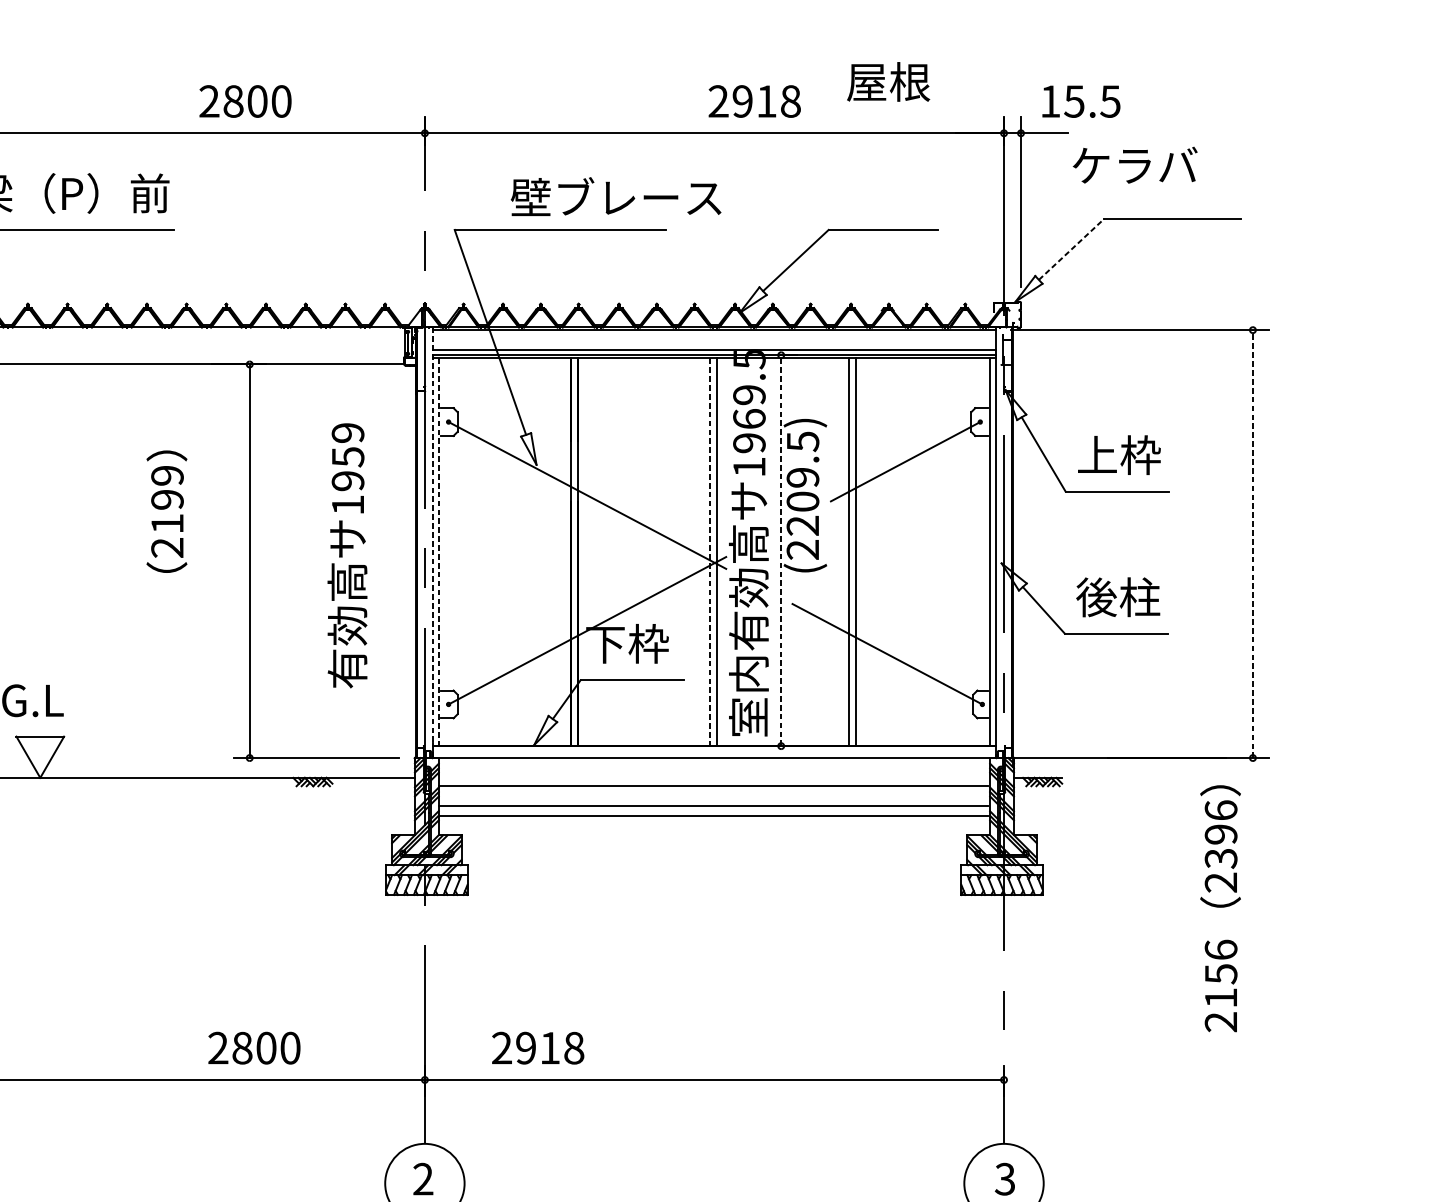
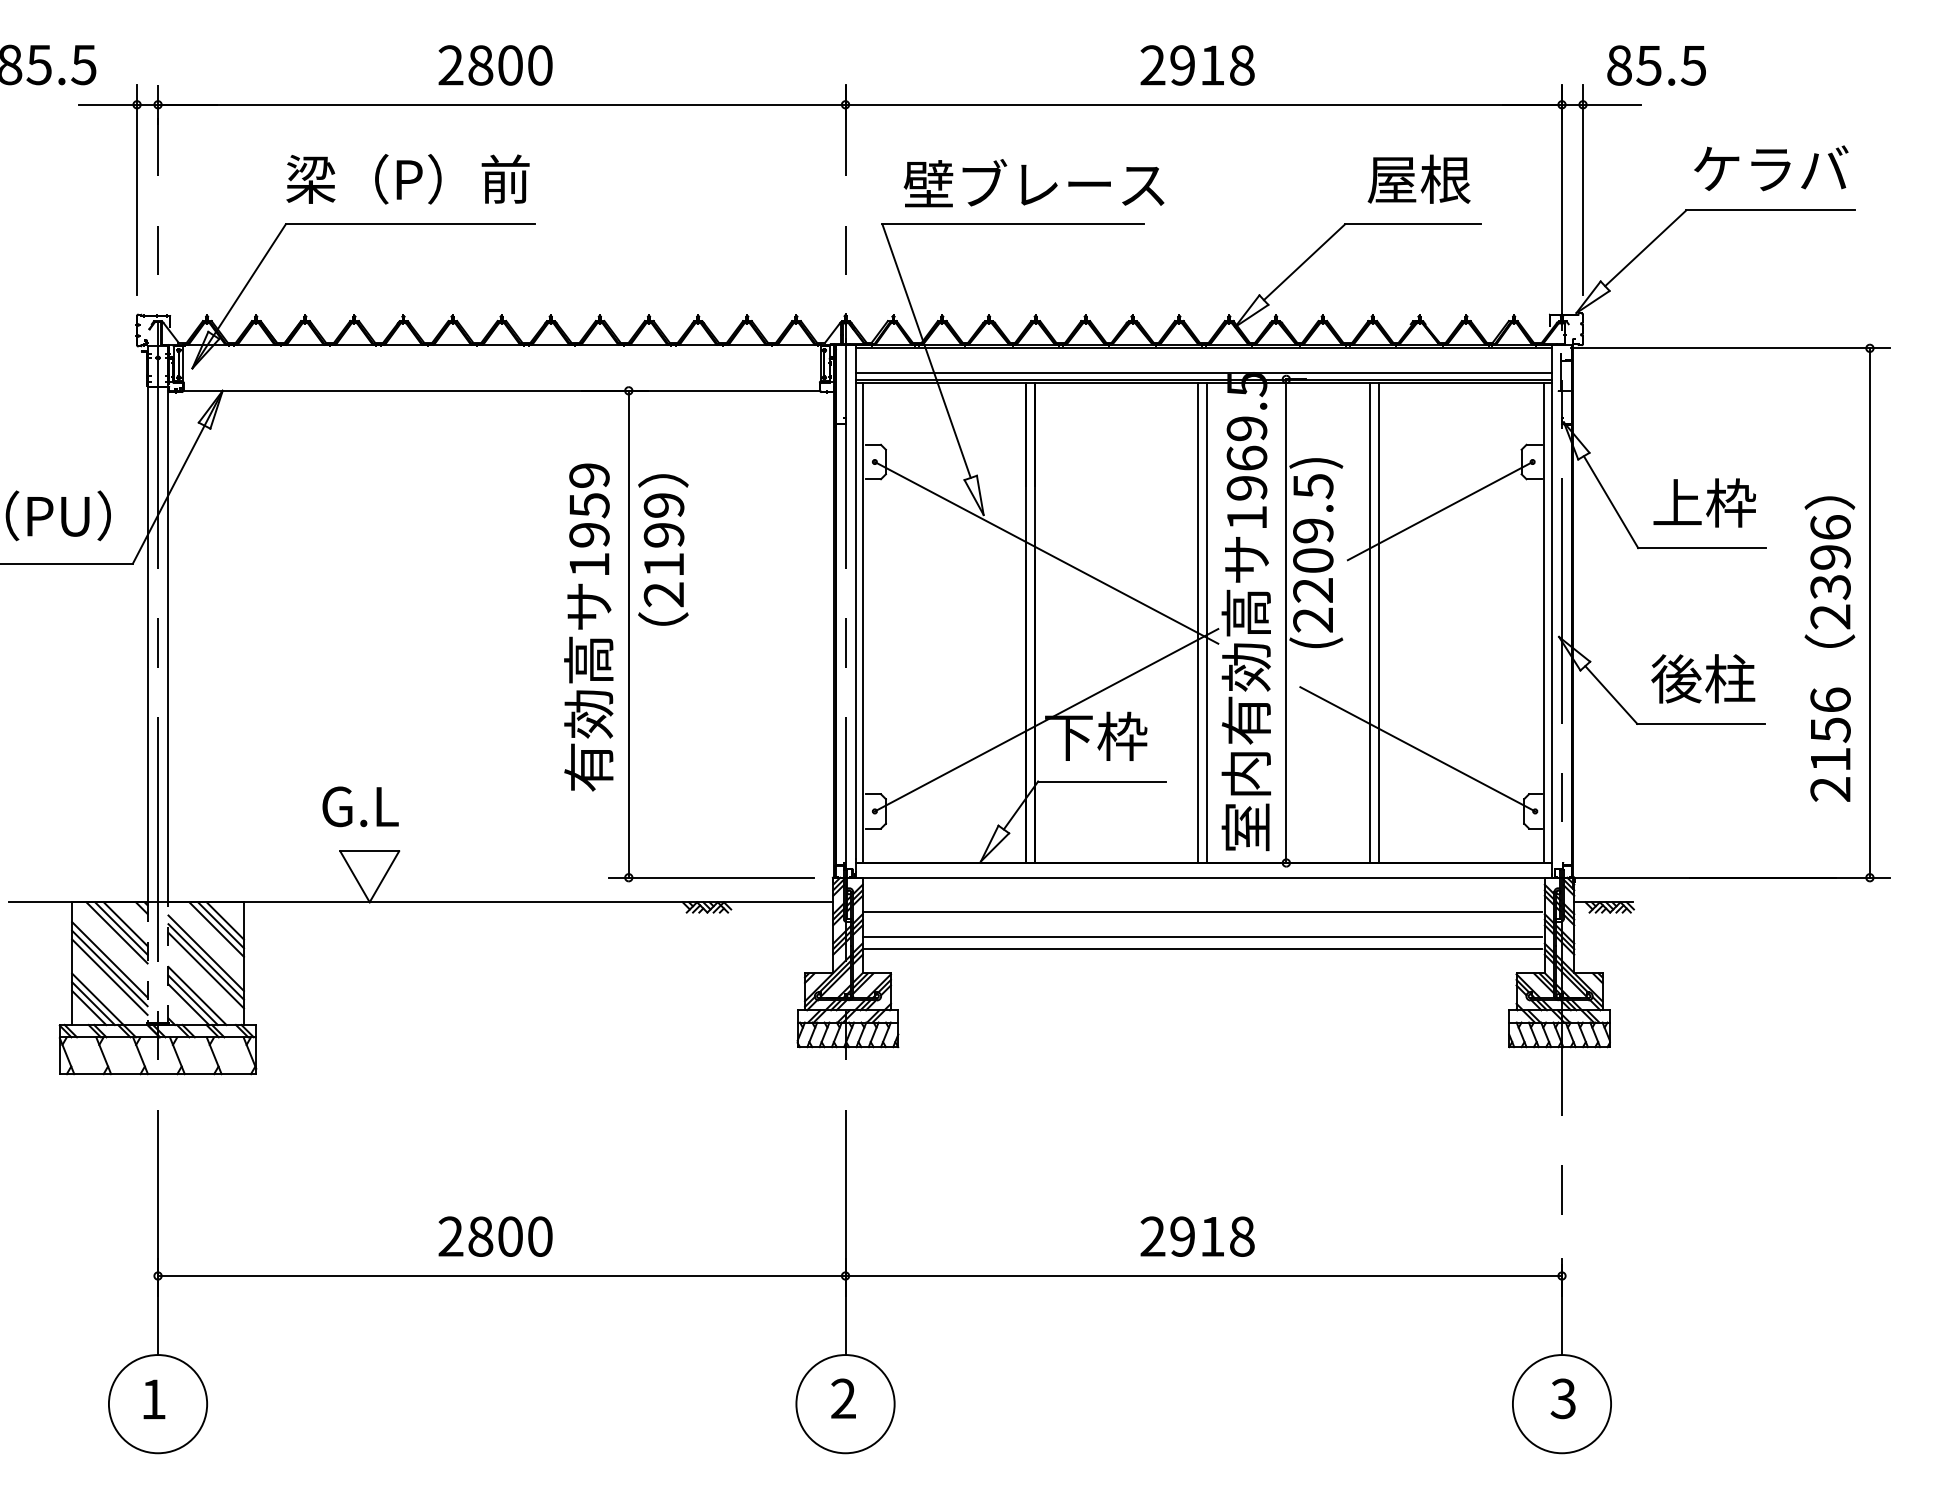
text: (888, 81) -> (1418, 178), moved
text: (245, 101) -> (495, 65), moved
text: (754, 101) -> (1197, 65), moved
text: (1050, 101) -> (1619, 65), 15.5 -> 85.5
text: (1135, 165) -> (1771, 168), moved
text: (615, 196) -> (1033, 183), moved
line: (1072, 248) -> (1646, 247), dashed -> solid
text: (167, 511) -> (663, 549), moved
line: (432, 535) -> (855, 602), dashed -> solid
line: (1252, 544) -> (1869, 613), dashed -> solid
line: (781, 550) -> (1286, 621), dashed -> solid
line: (439, 552) -> (863, 623), dashed -> solid
line: (710, 552) -> (1198, 623), dashed -> solid
text: (347, 555) -> (588, 627), moved
text: (1220, 908) -> (1829, 648), moved
text: (254, 1048) -> (495, 1236), moved
text: (538, 1048) -> (1197, 1236), moved

